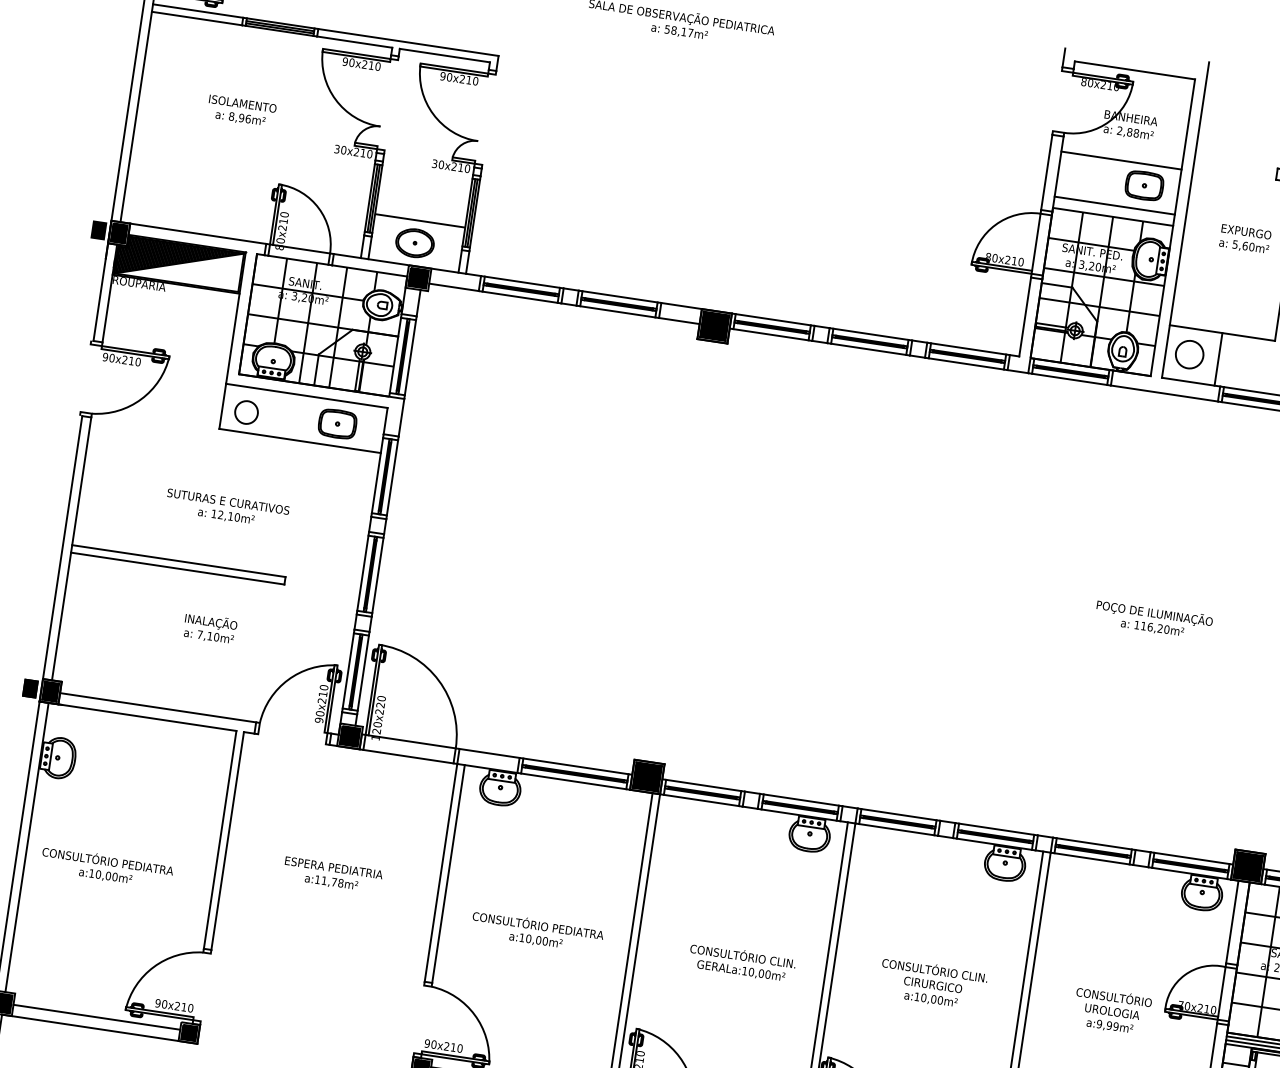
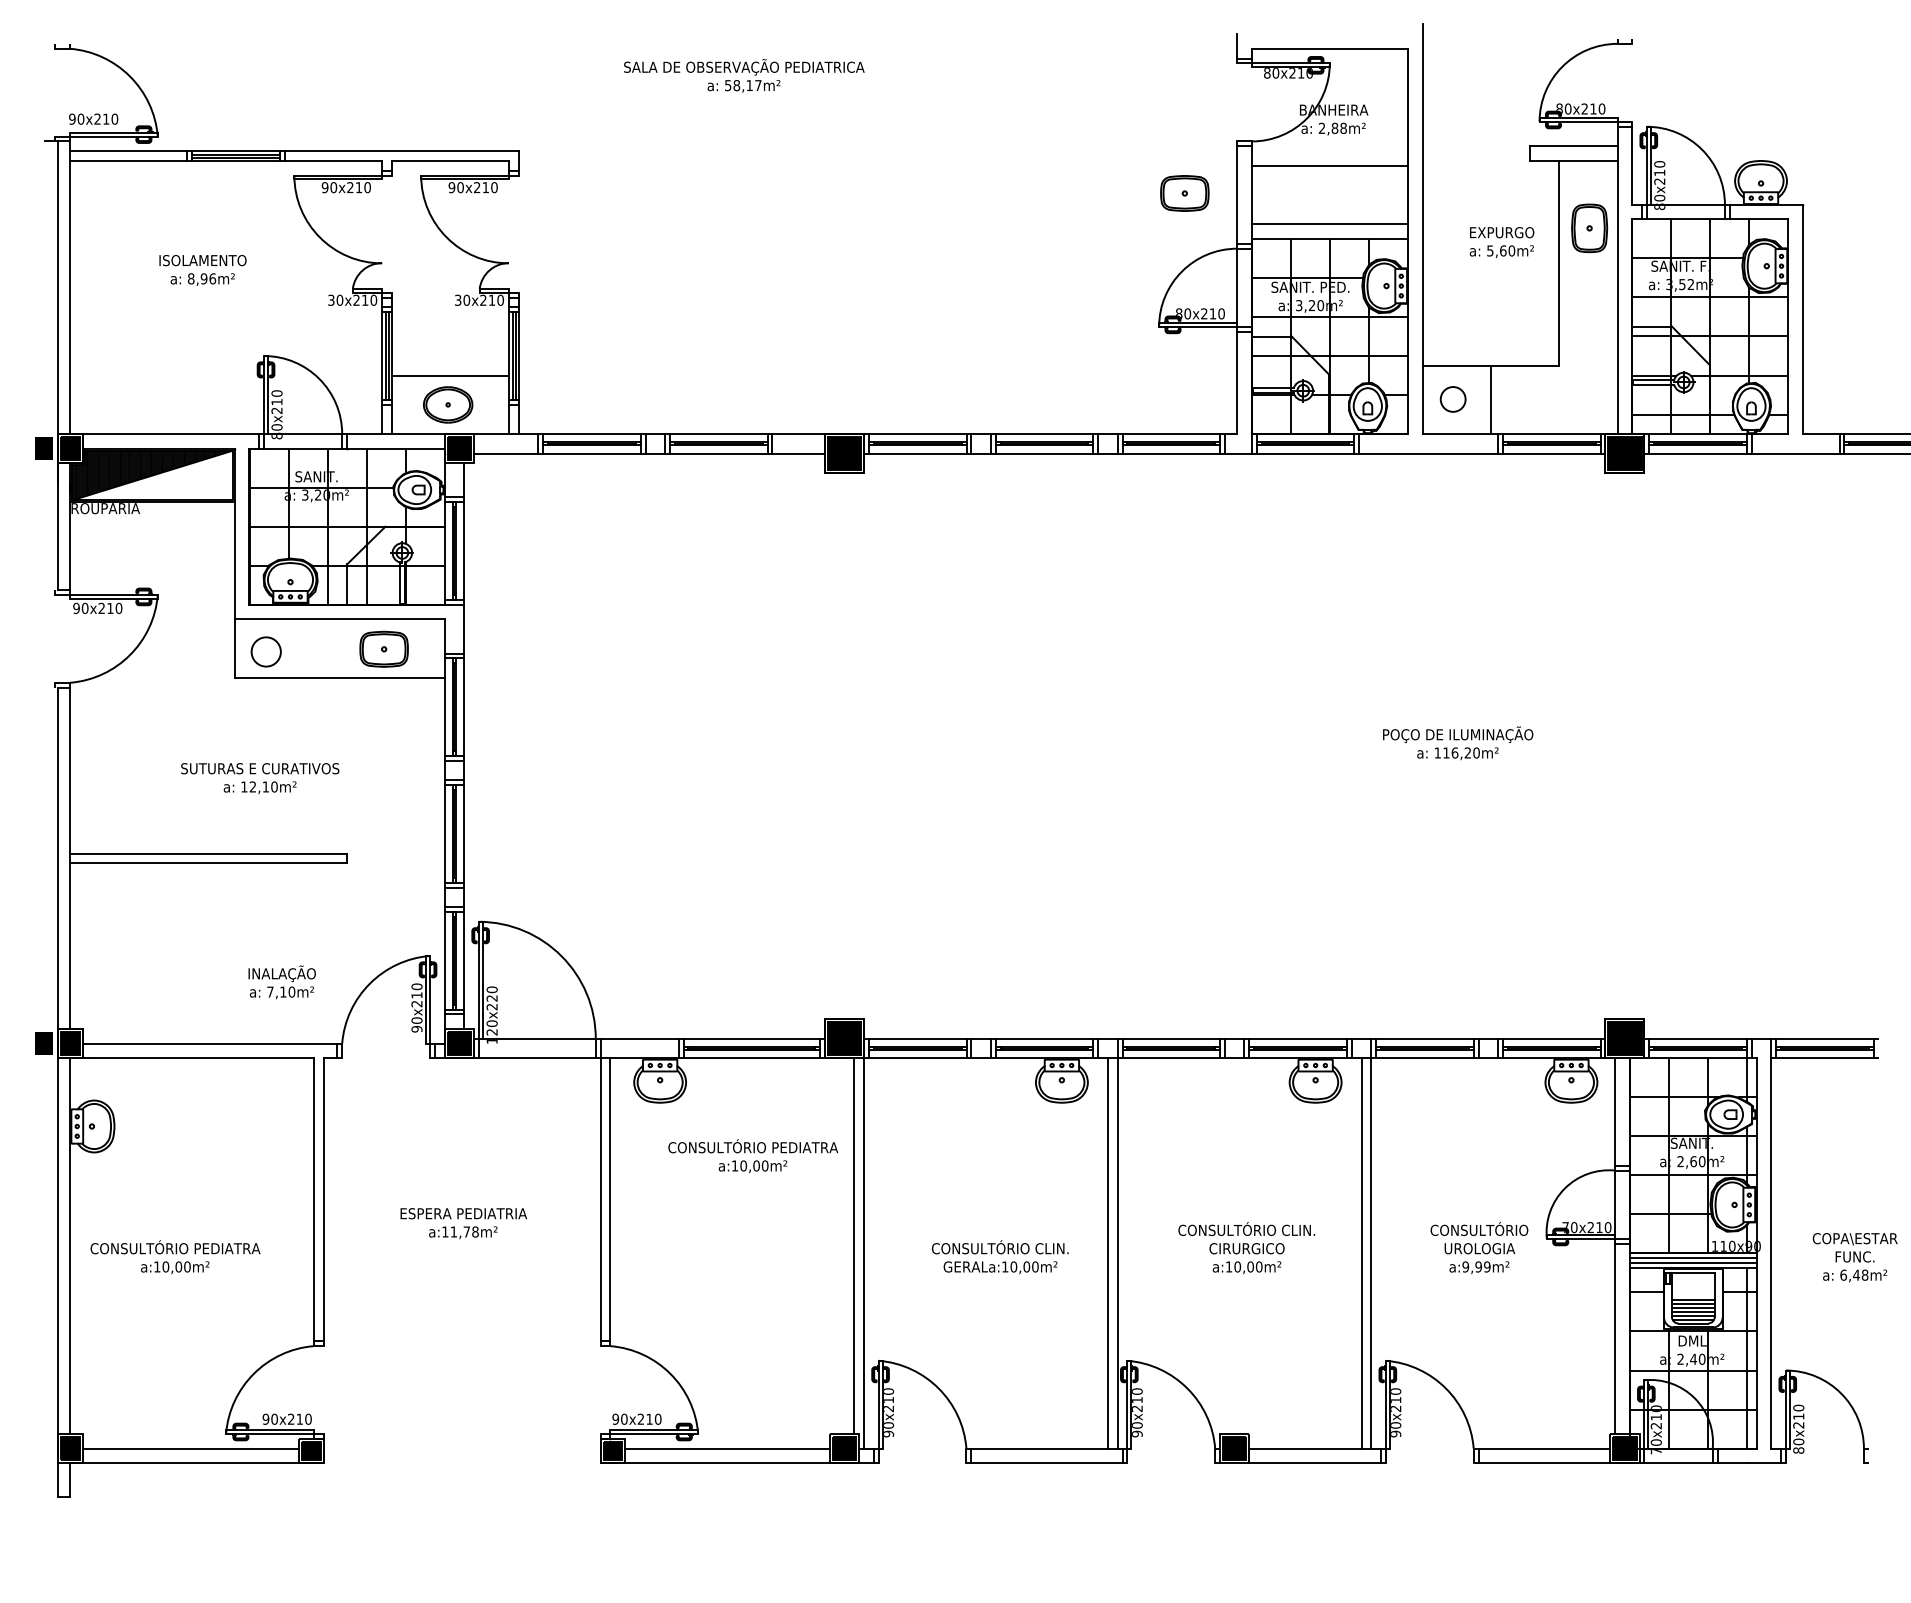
part: (1144, 185) -> (1184, 193), moved
circle: (1189, 354) -> (1452, 399), size x0.7
text: (209, 628) -> (281, 982), moved
text: (537, 932) -> (753, 1156), moved

